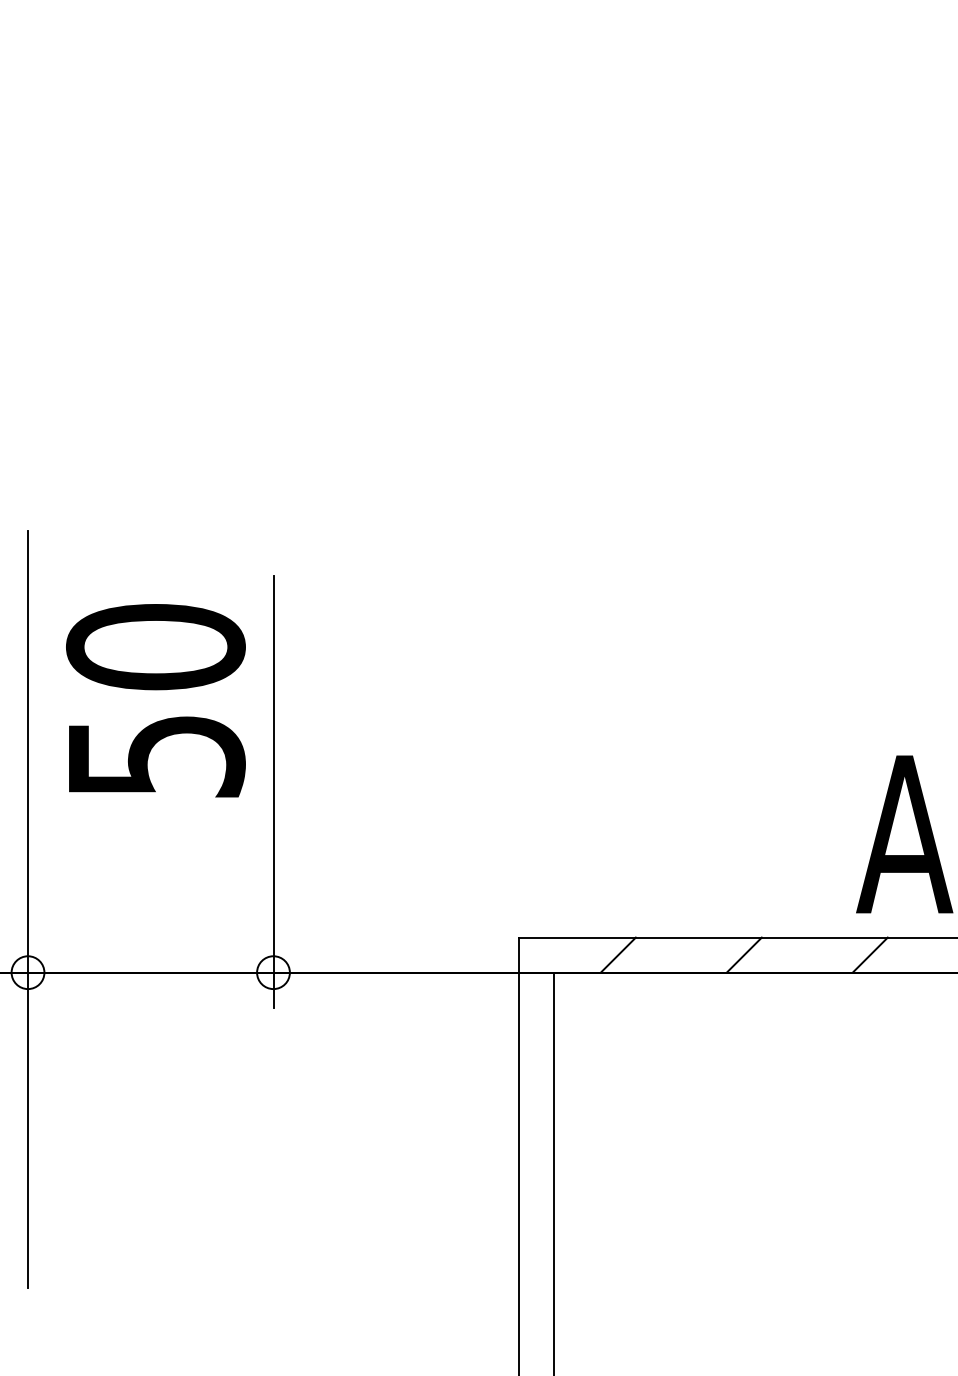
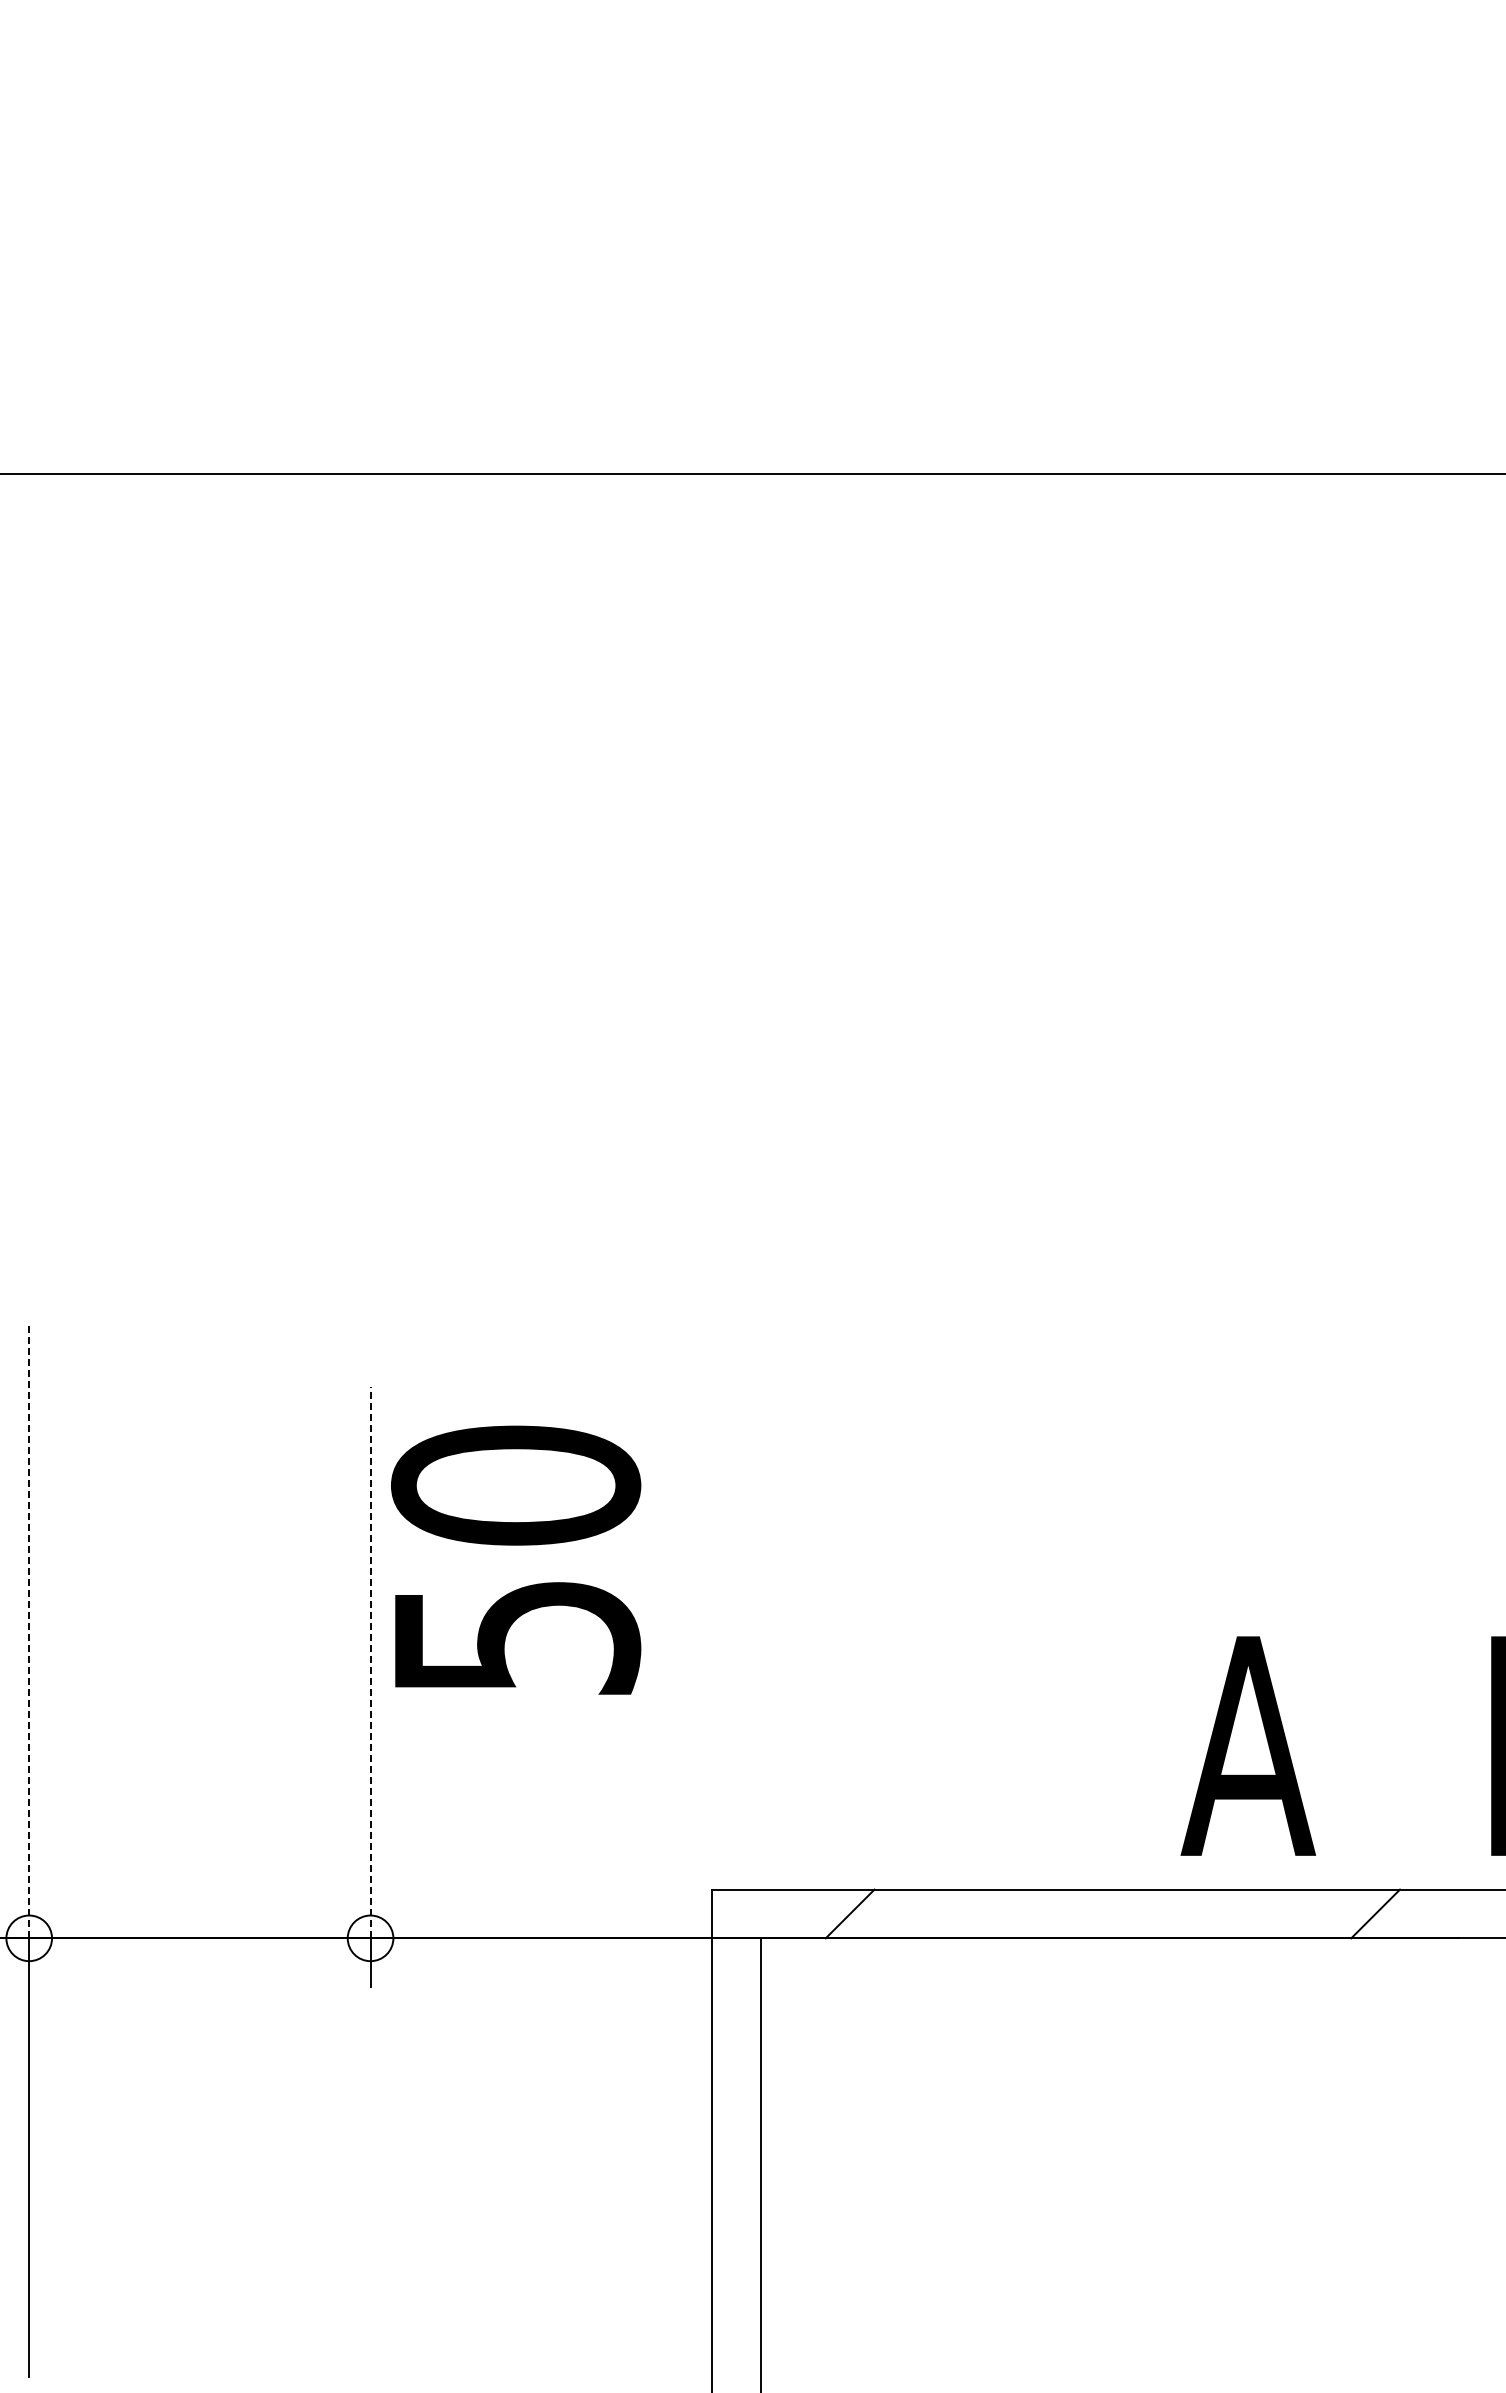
text: (156, 700) -> (516, 1559), moved
line: (28, 751) -> (29, 1630), solid -> dashed
line: (273, 774) -> (370, 1662), solid -> dashed
line: (743, 954) -> (1024, 1913), removed
line: (870, 954) -> (1200, 1913), removed

